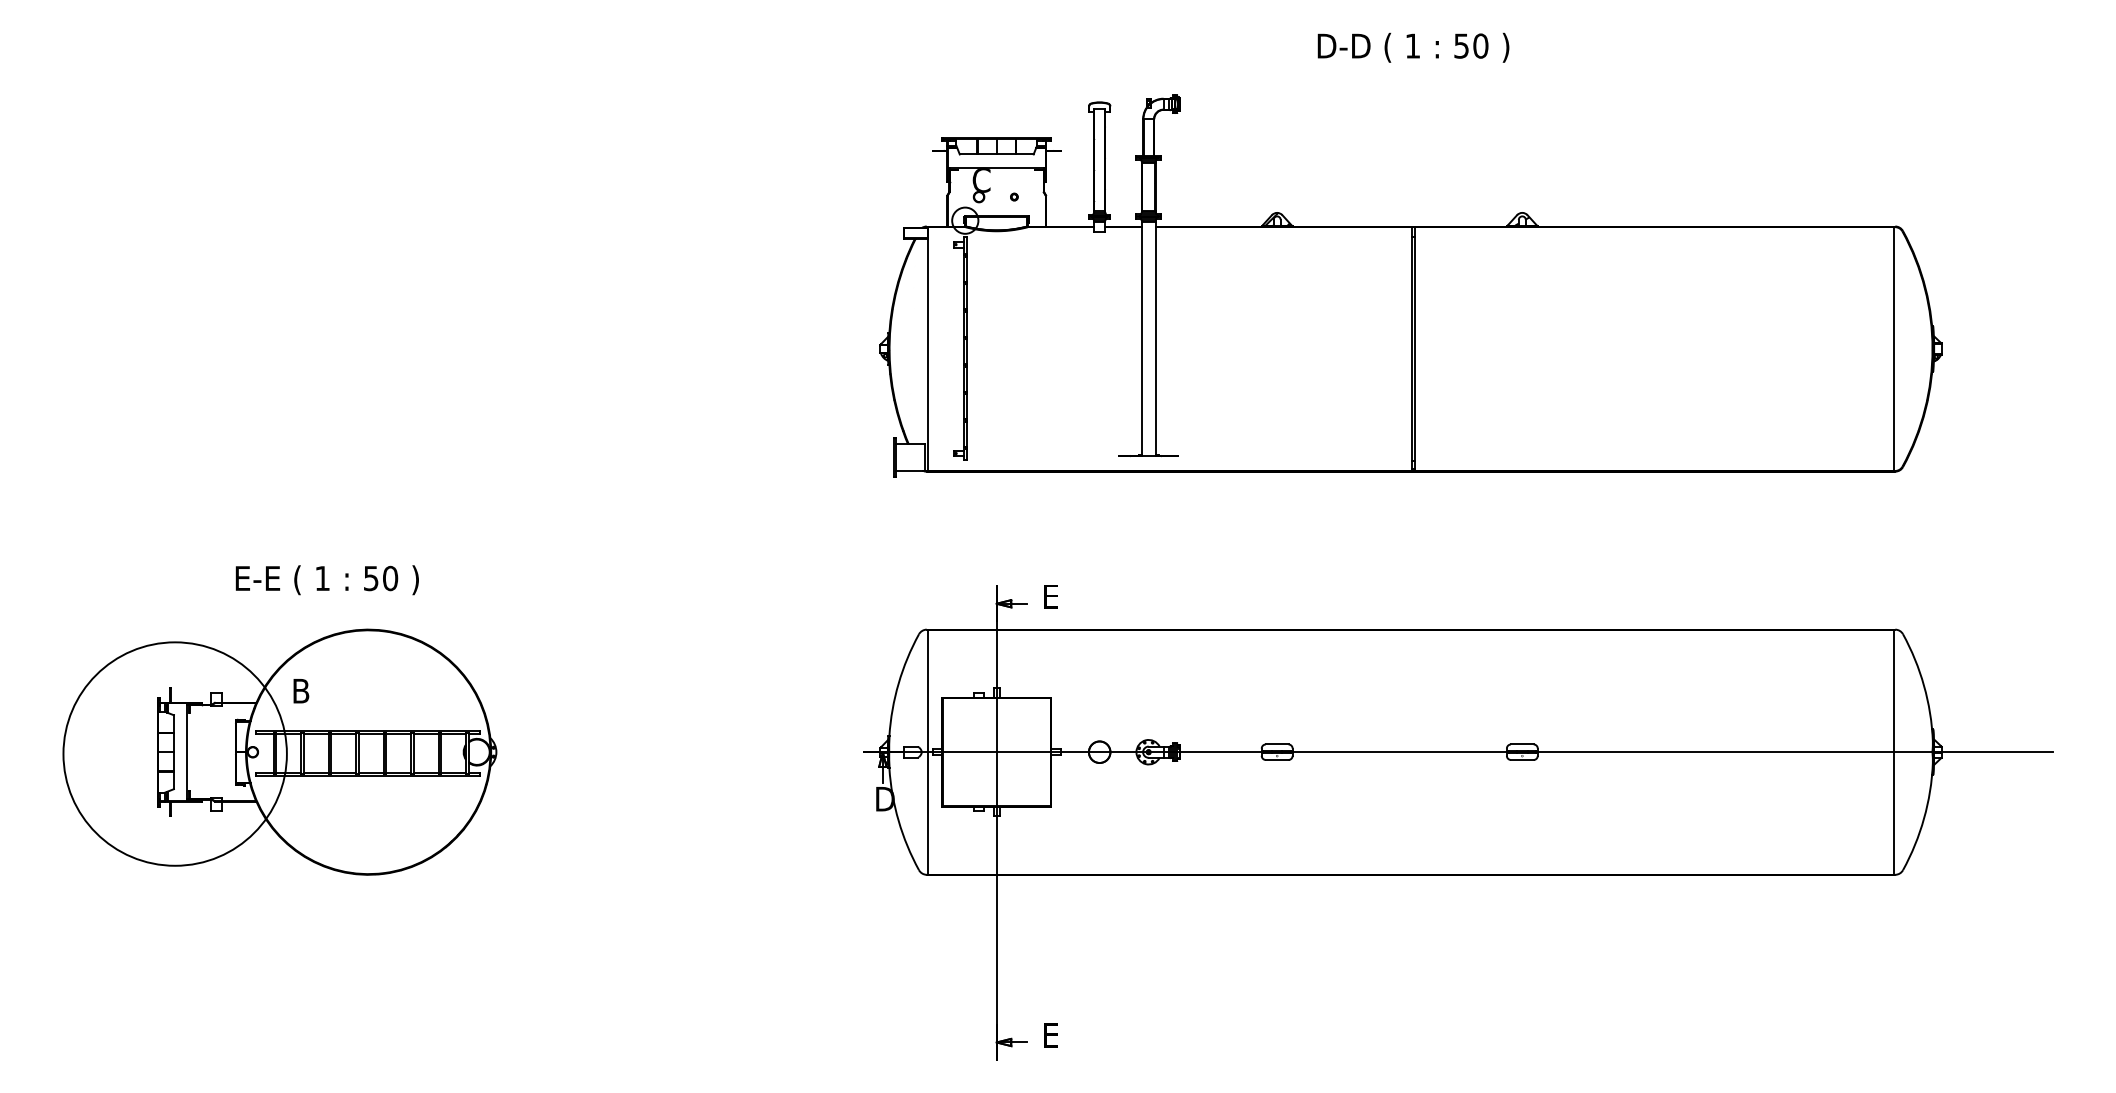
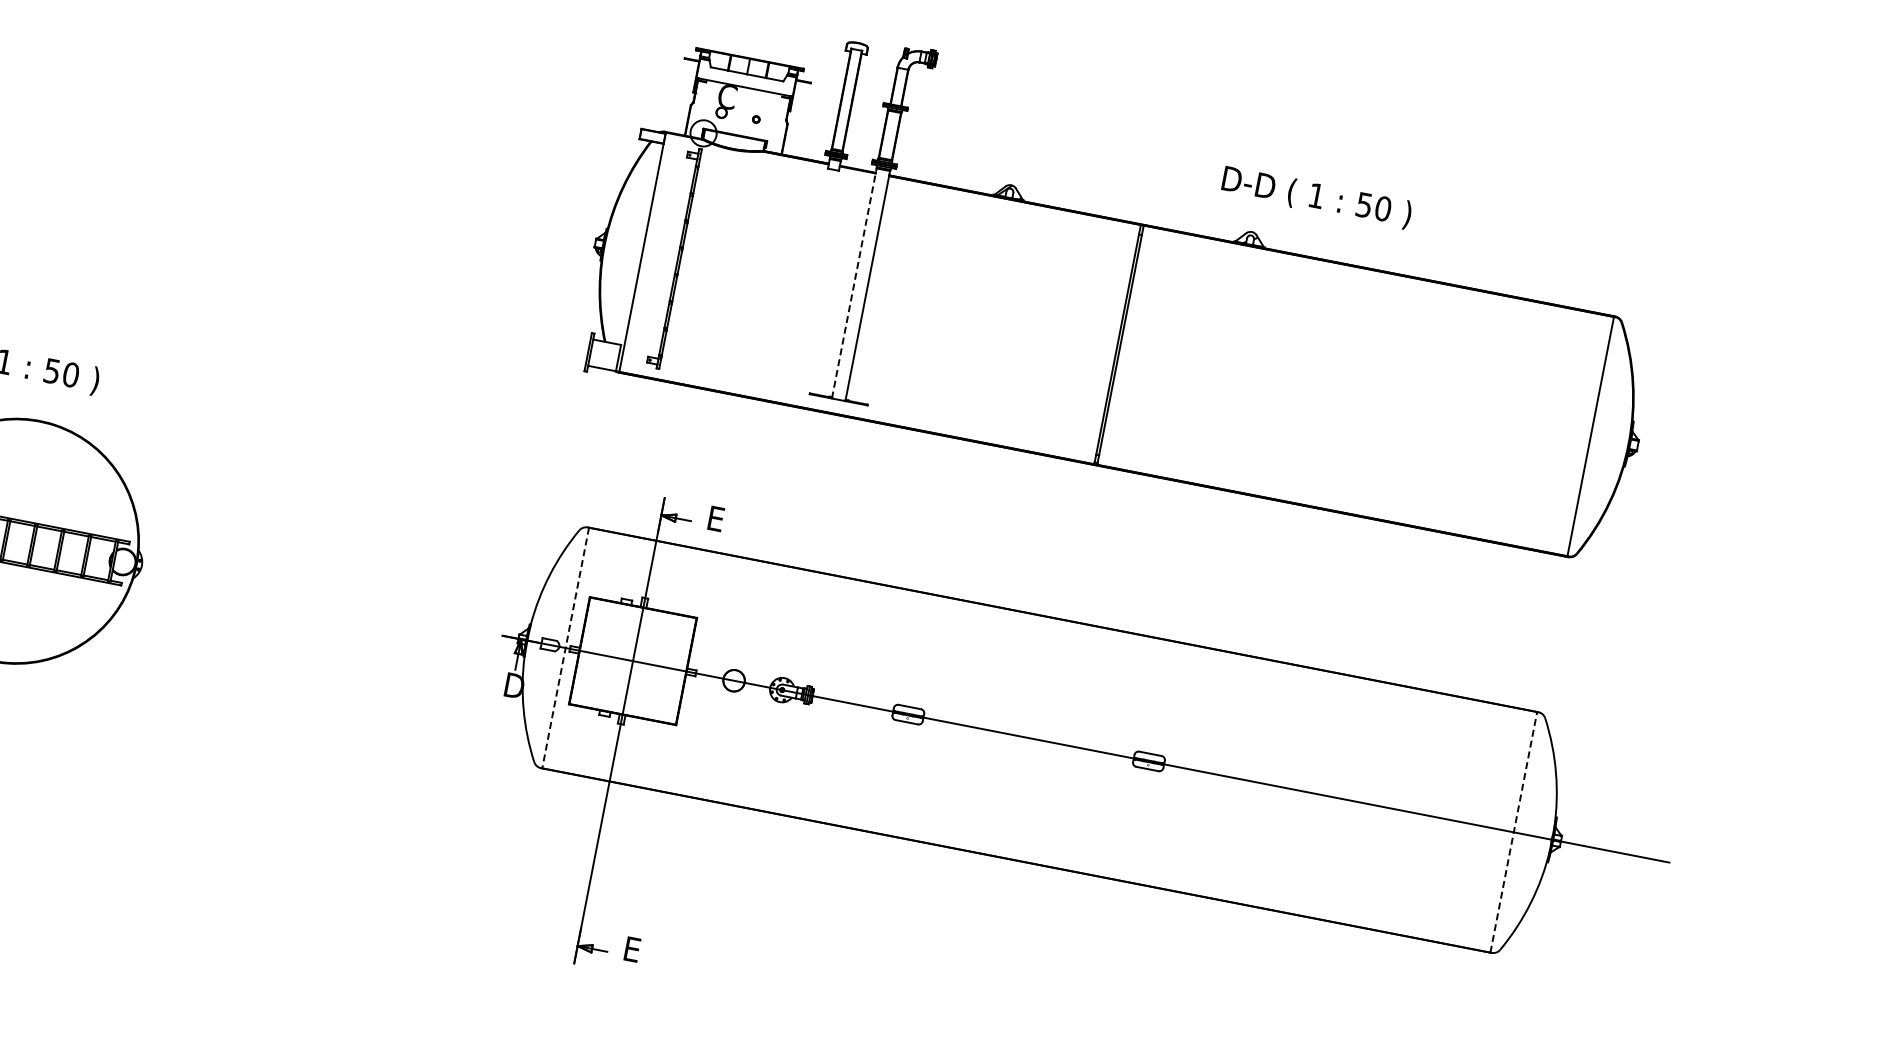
text: (1413, 47) -> (1316, 197), moved
line: (1141, 338) -> (854, 282), solid -> dashed
line: (928, 752) -> (566, 648), solid -> dashed
line: (1893, 752) -> (1513, 832), solid -> dashed

